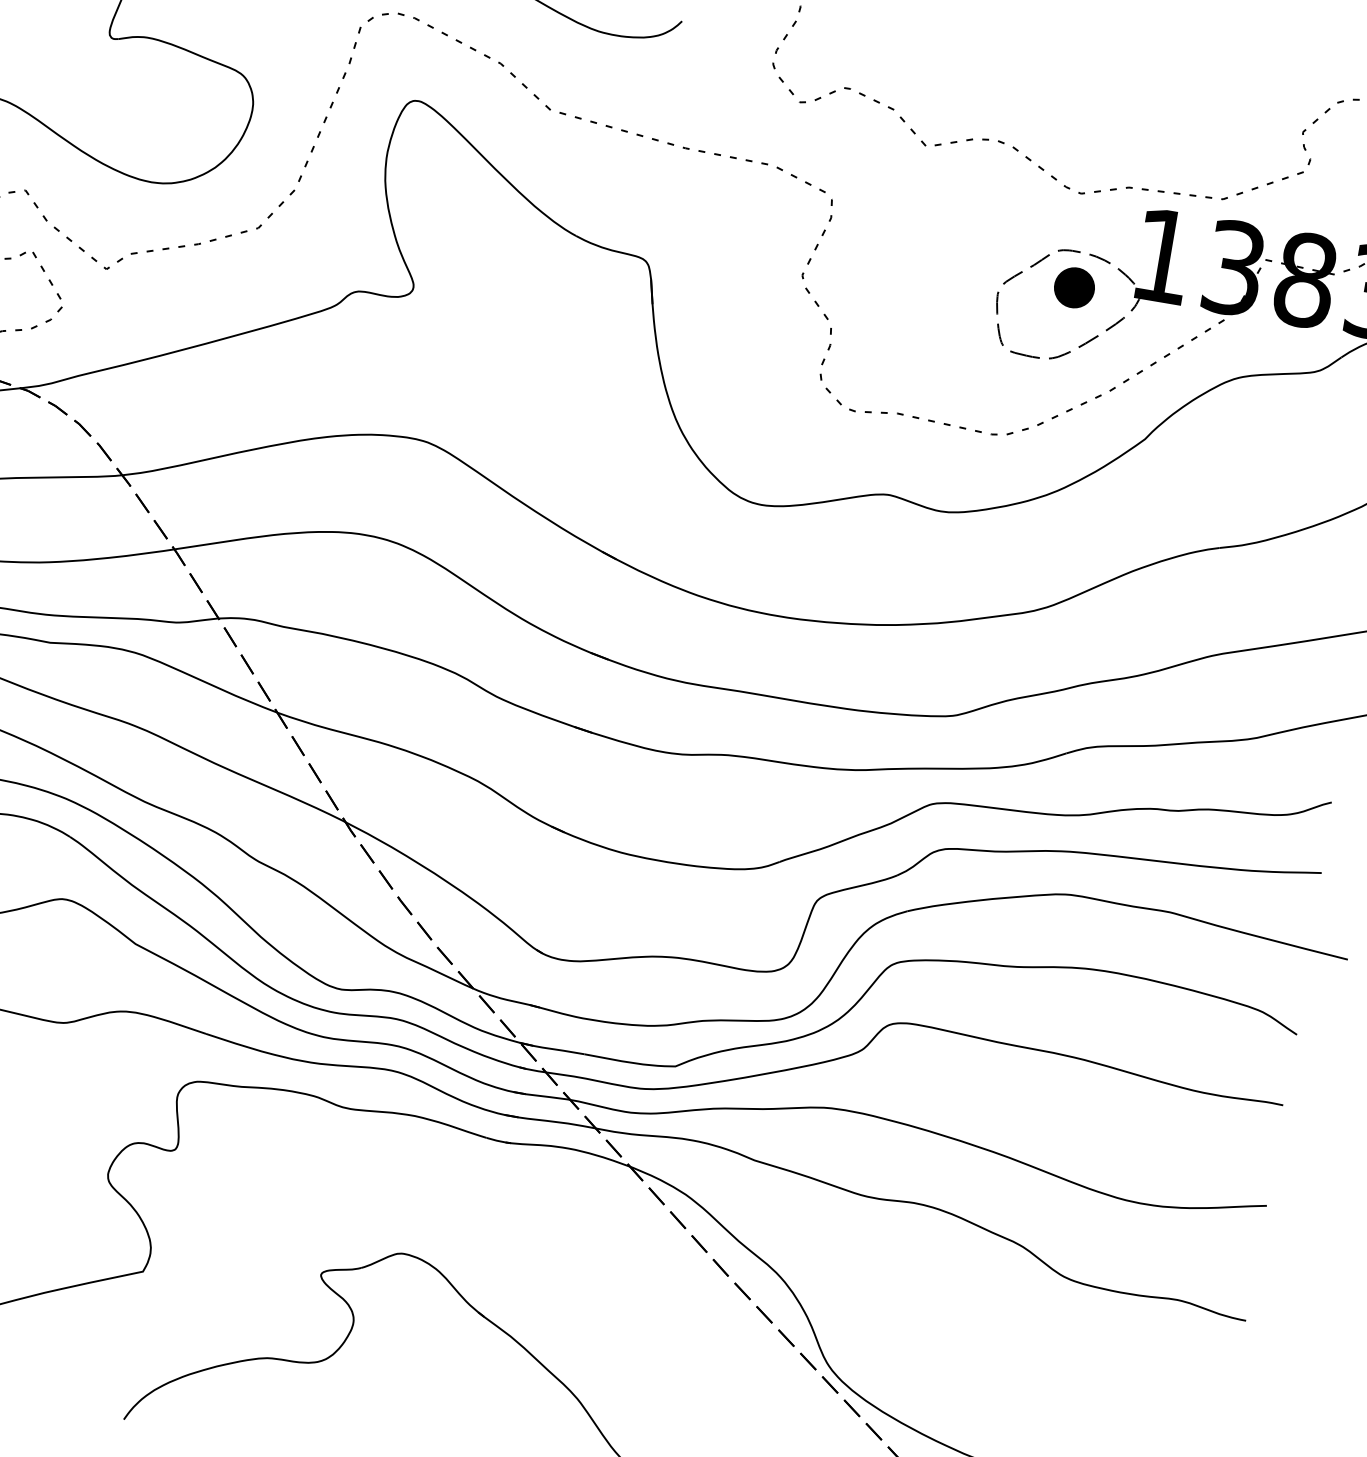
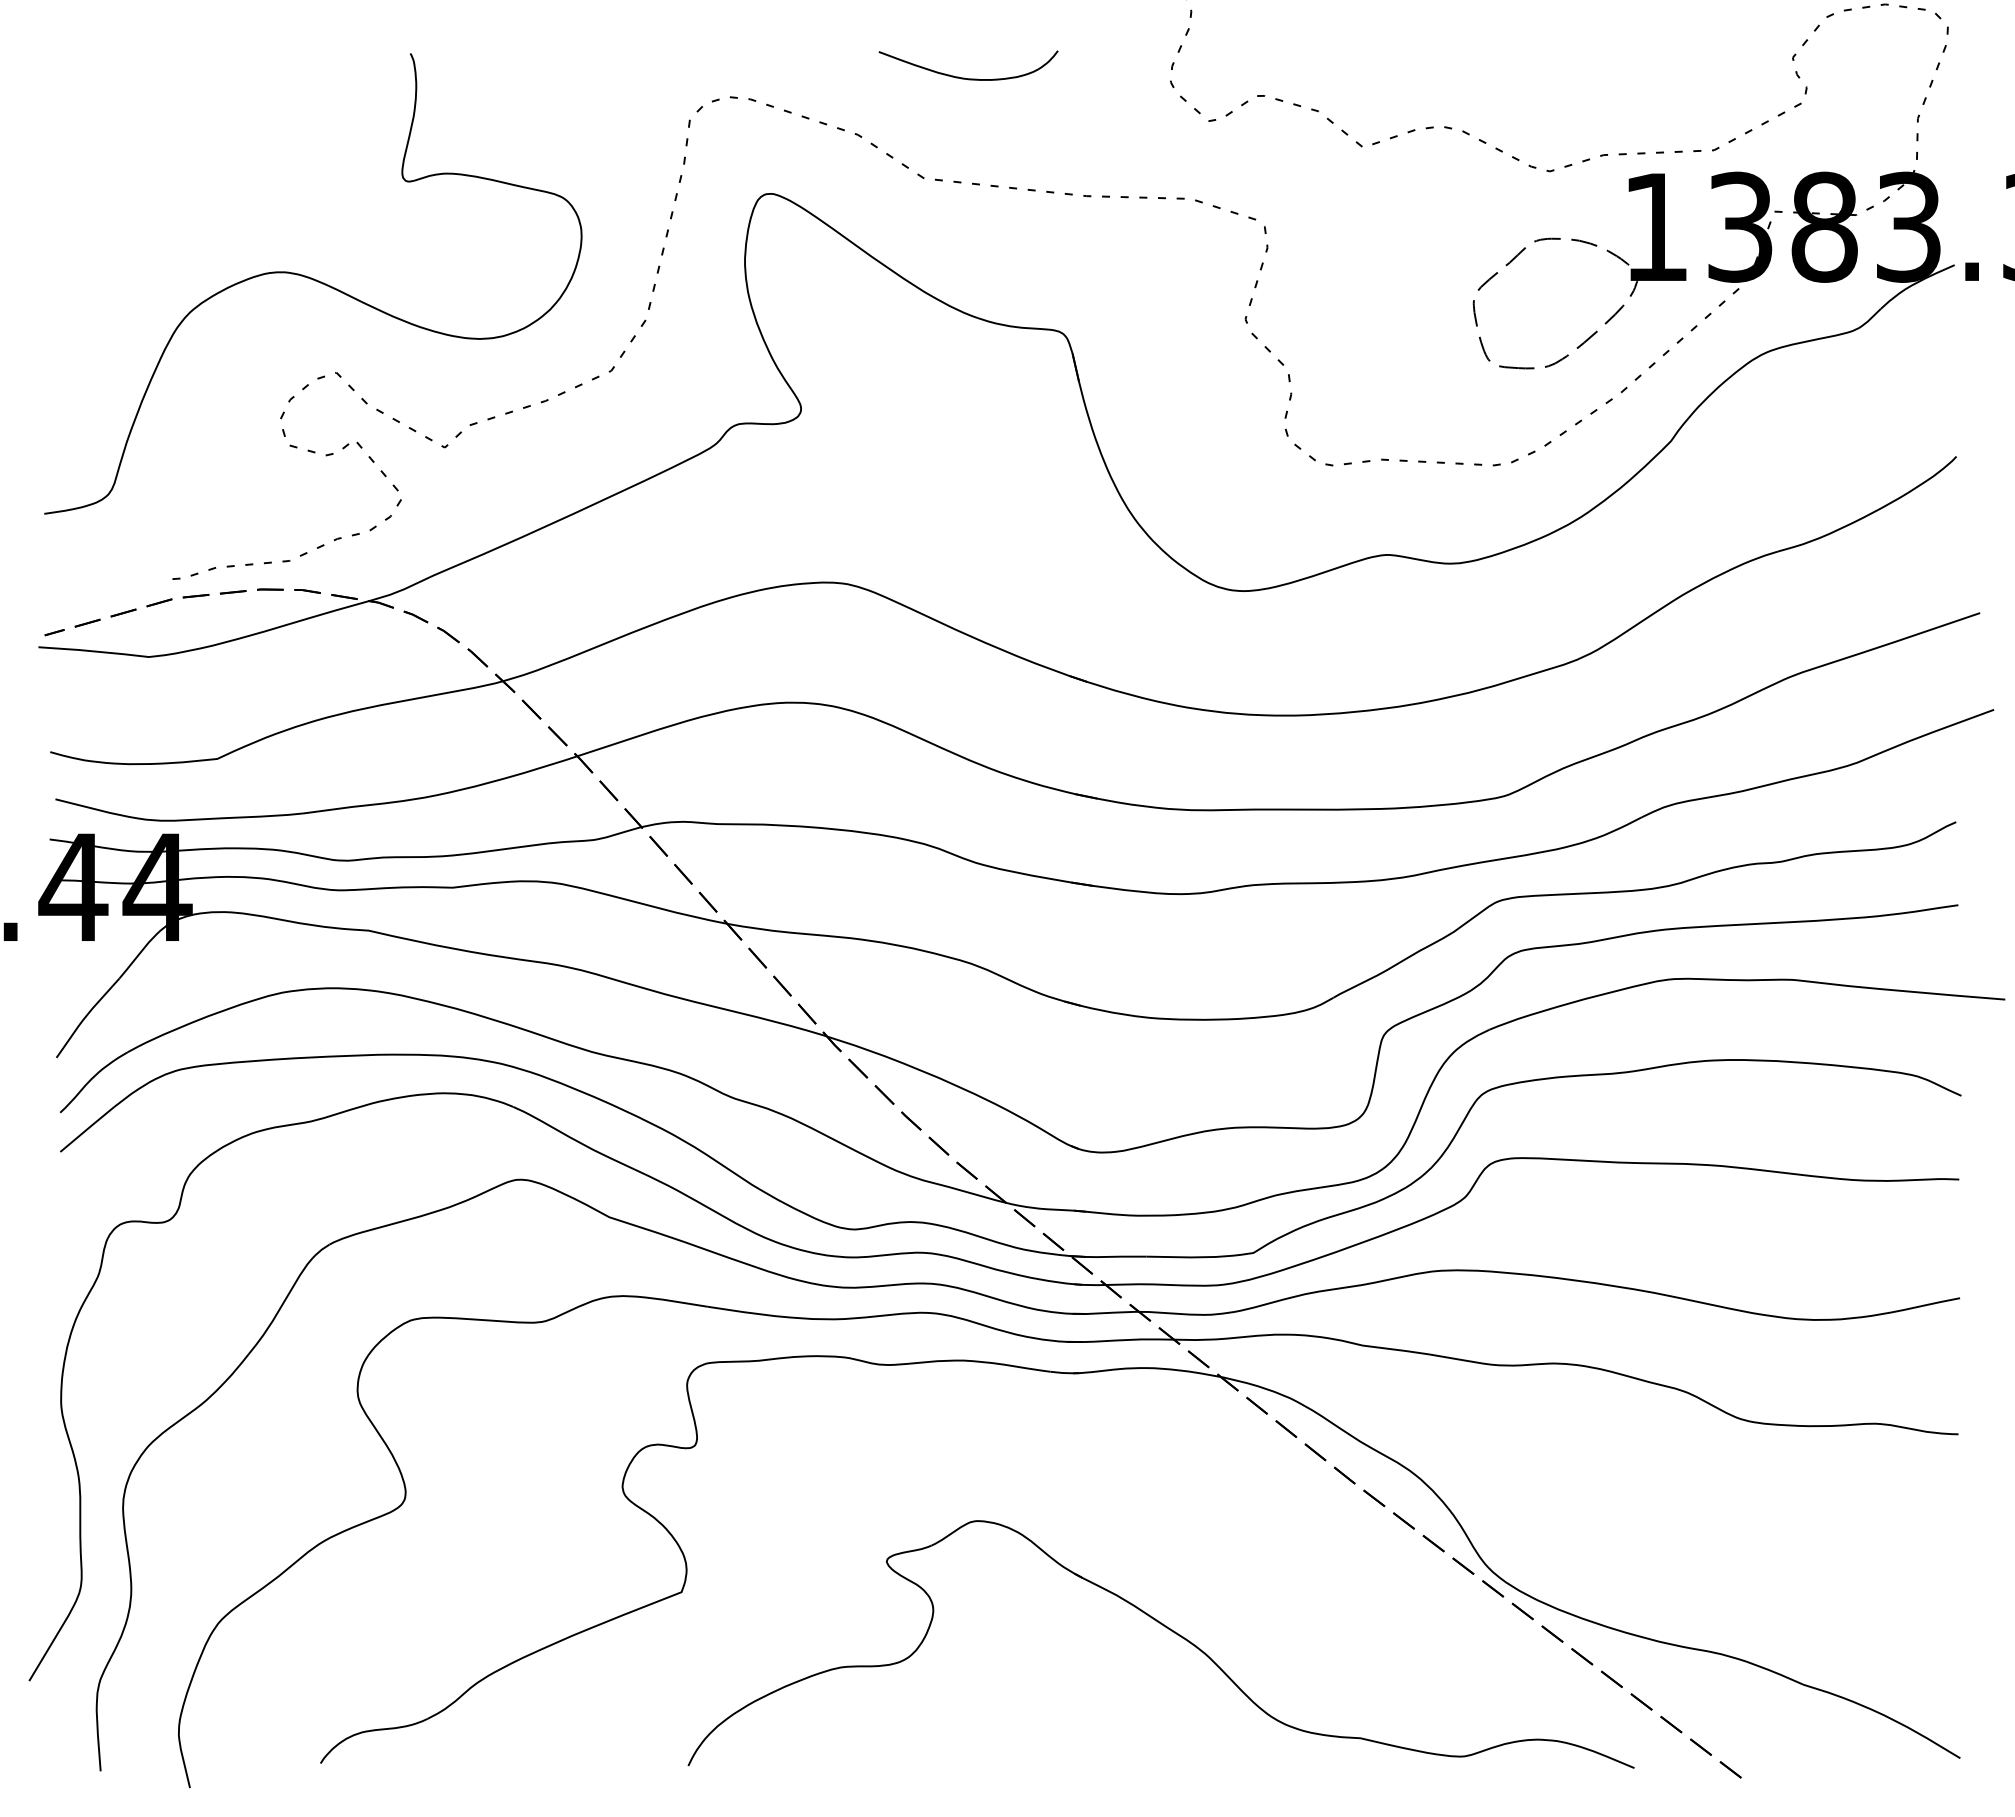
part: (1074, 287) -> (1560, 280), removed

